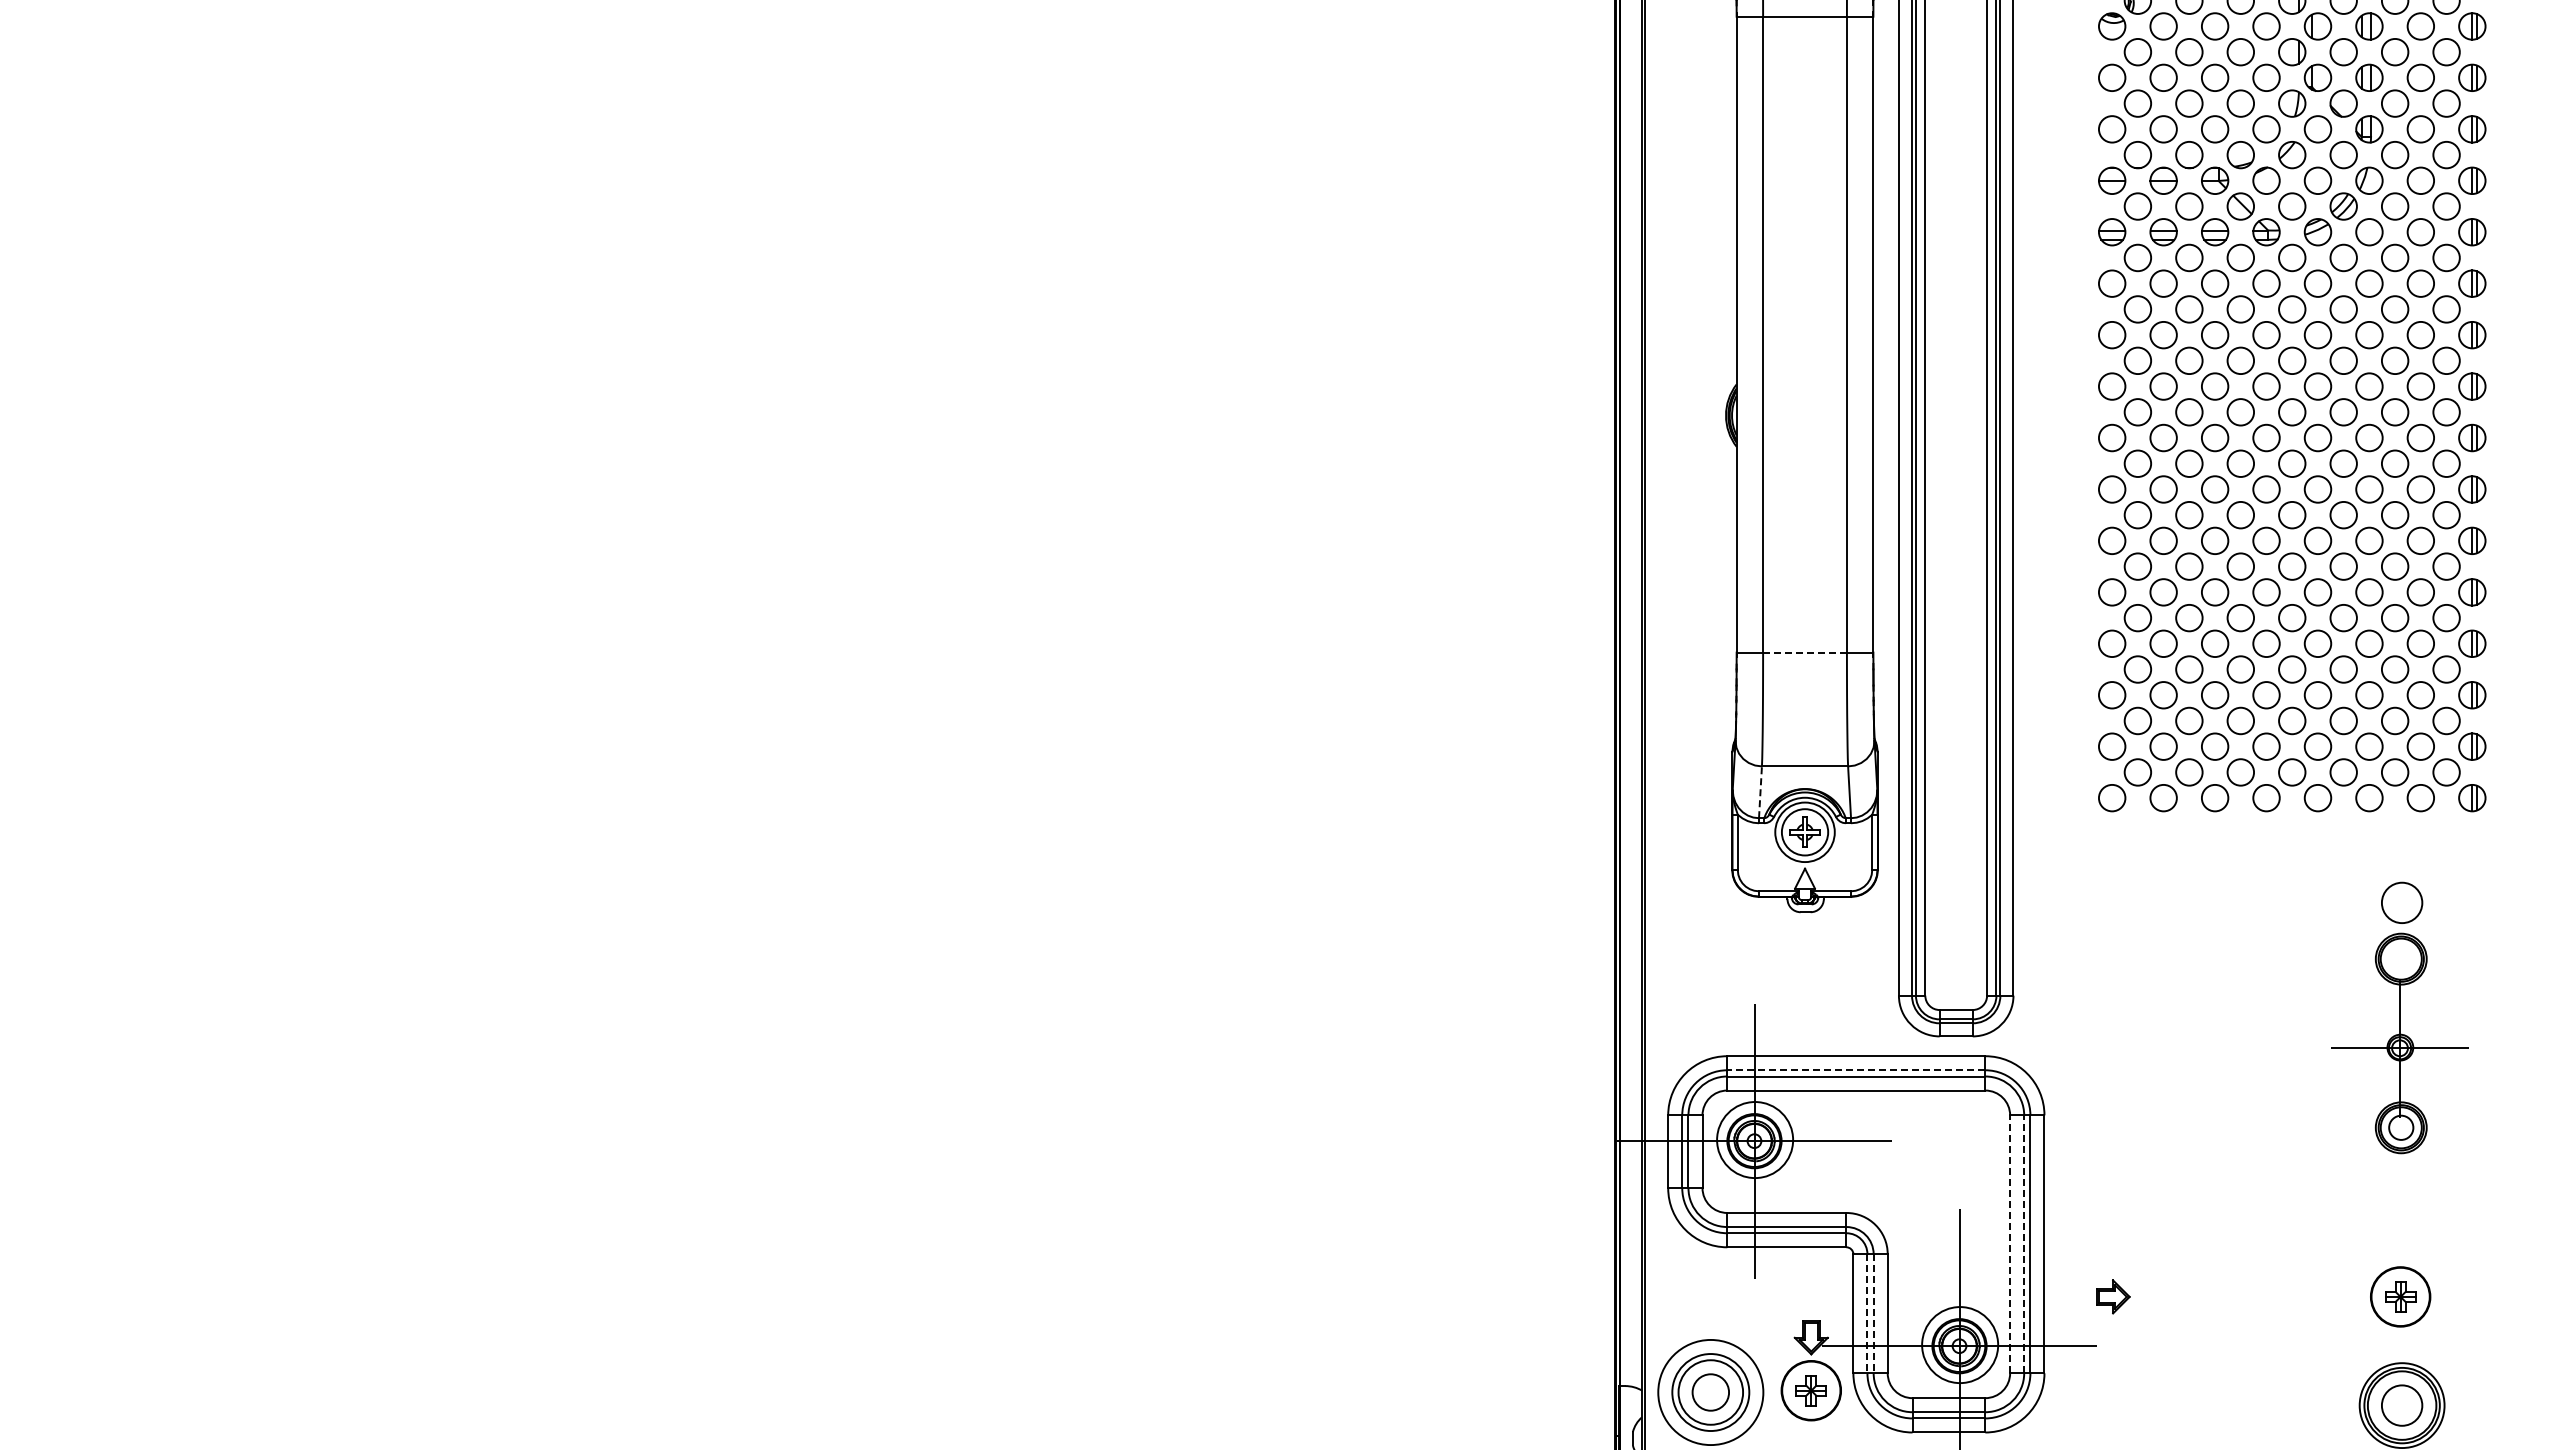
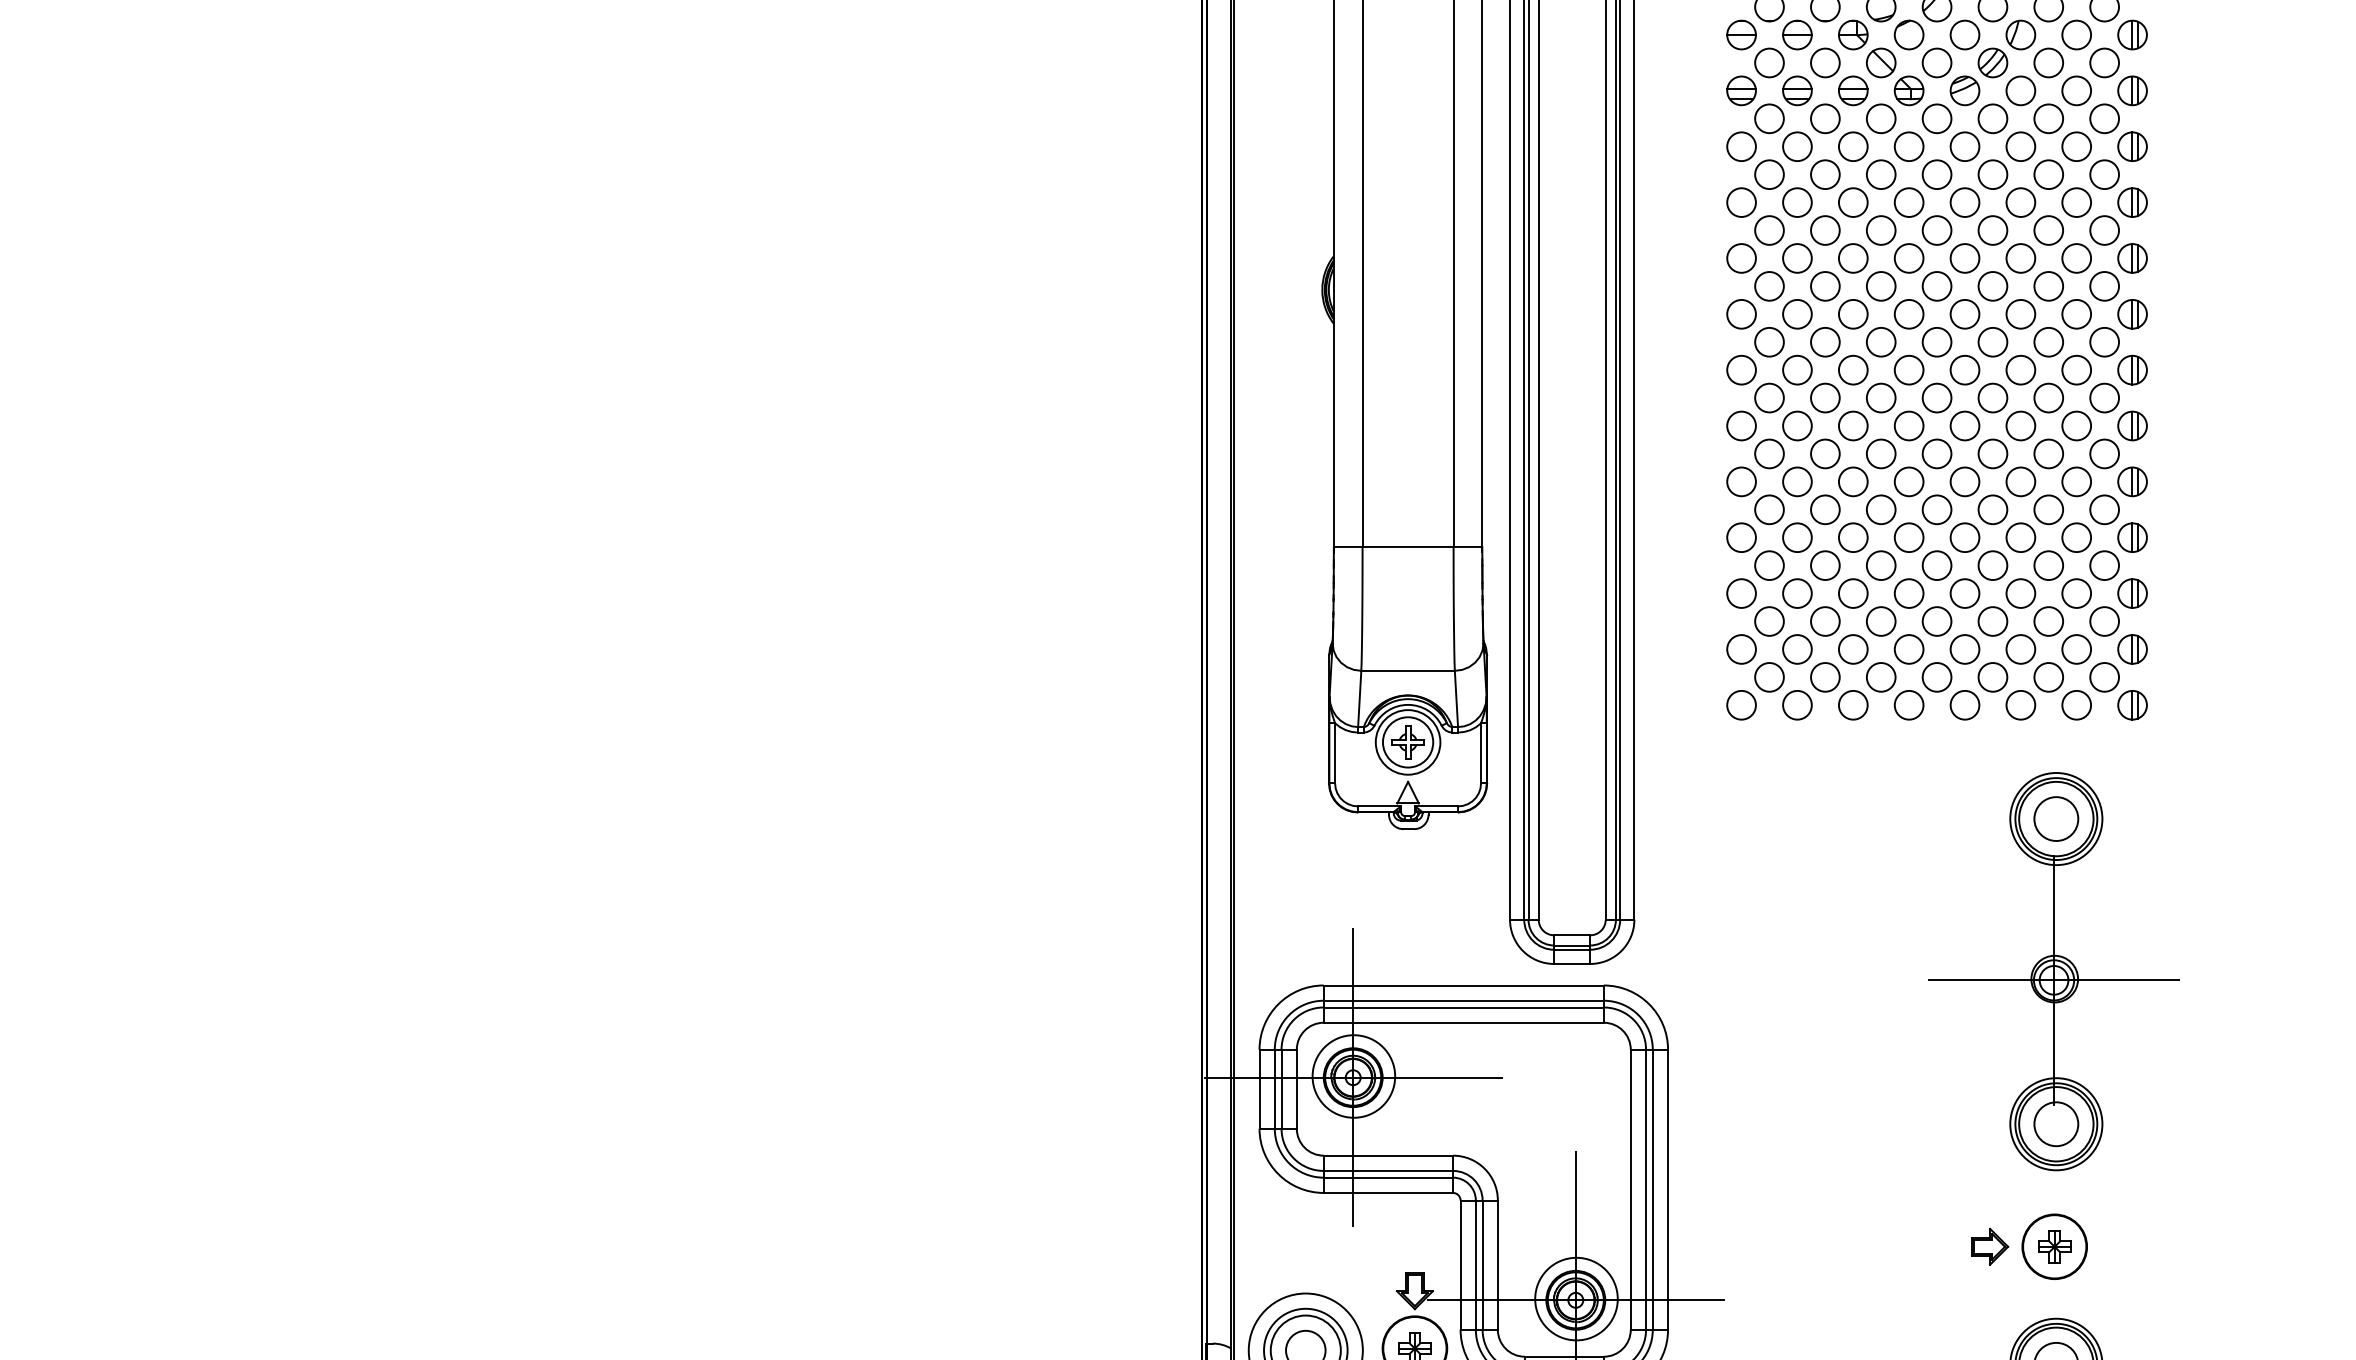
line: (1805, 652) -> (1408, 547), dashed -> solid
line: (1760, 792) -> (1359, 699), dashed -> solid
part: (2399, 1043) -> (2053, 971), size x1.67
line: (1856, 1070) -> (1463, 1000), dashed -> solid
line: (2010, 1244) -> (1631, 1189), dashed -> solid
line: (2024, 1244) -> (1646, 1189), dashed -> solid
part: (2113, 1296) -> (1990, 1246), moved
line: (1867, 1313) -> (1475, 1264), dashed -> solid
line: (1873, 1313) -> (1482, 1264), dashed -> solid

